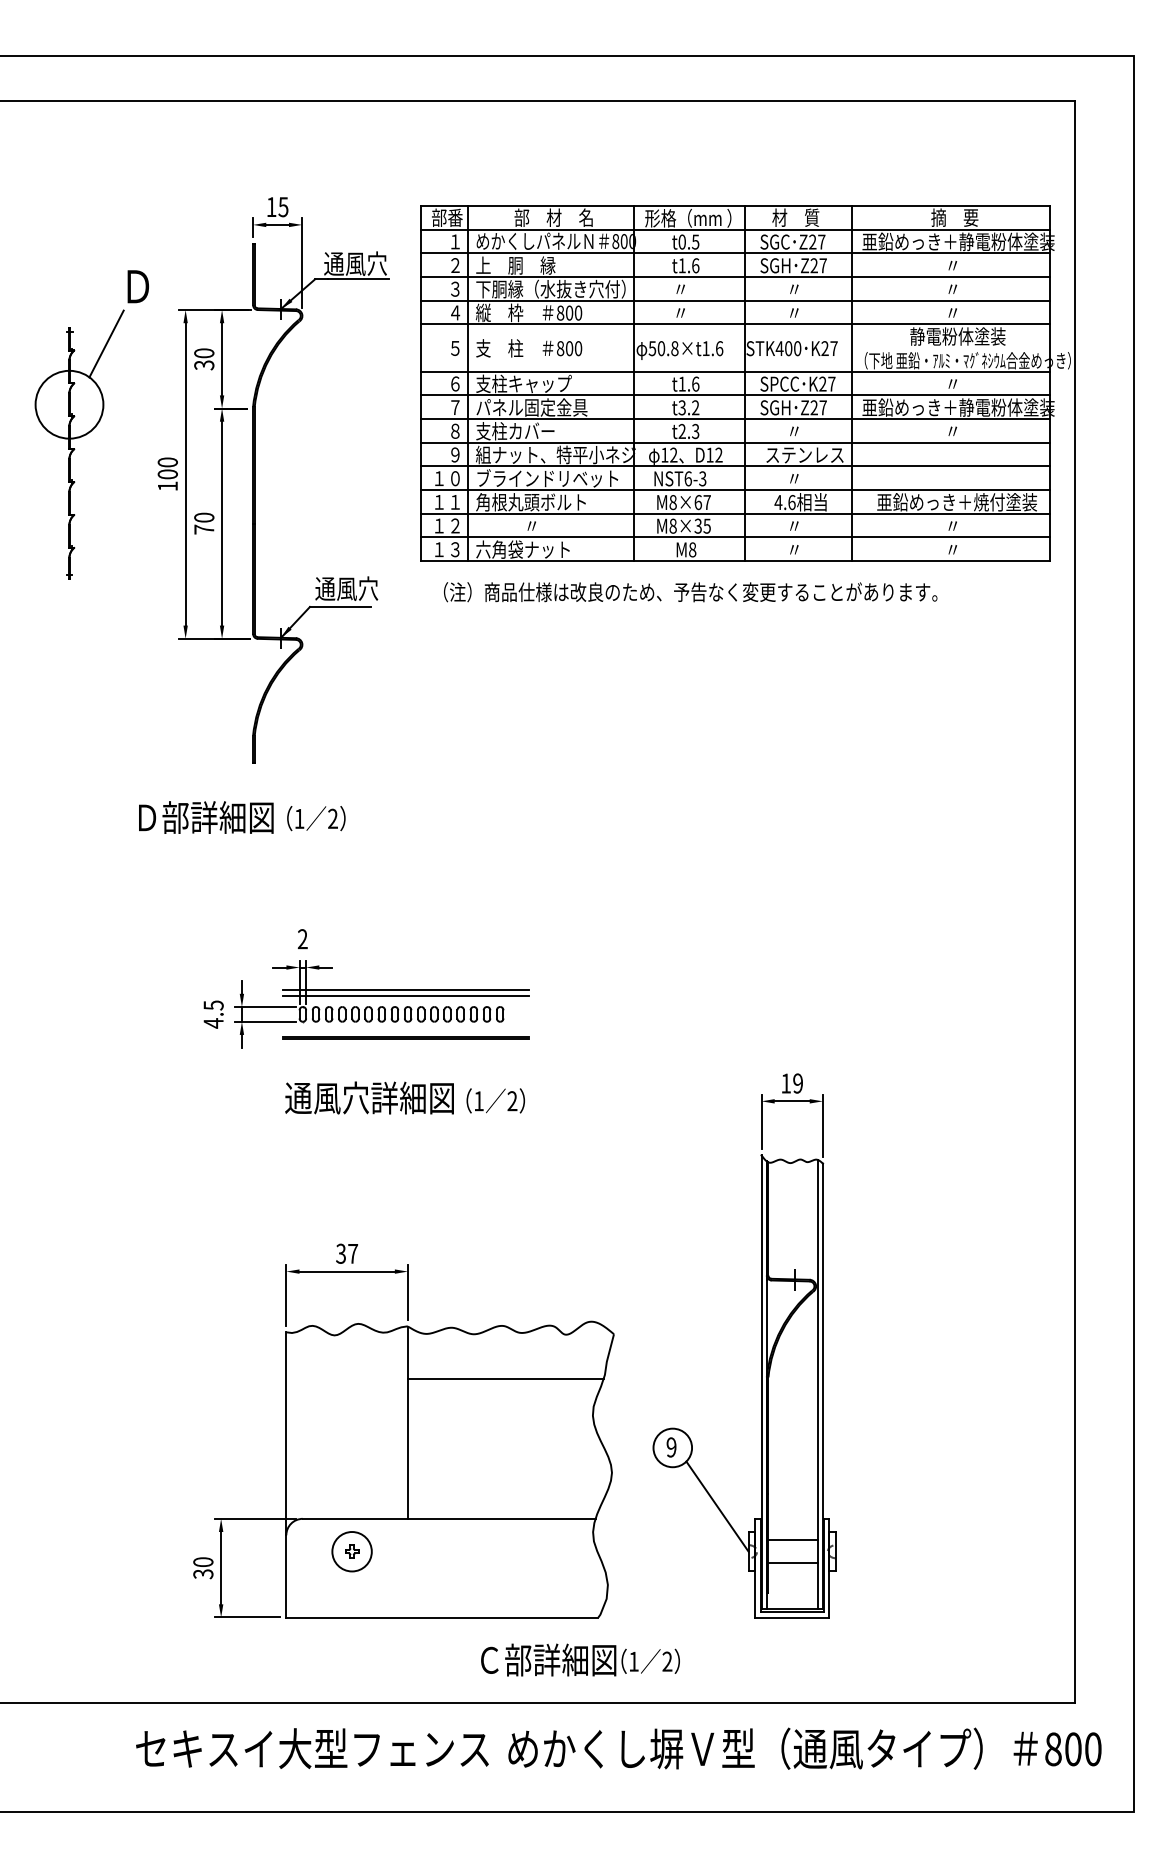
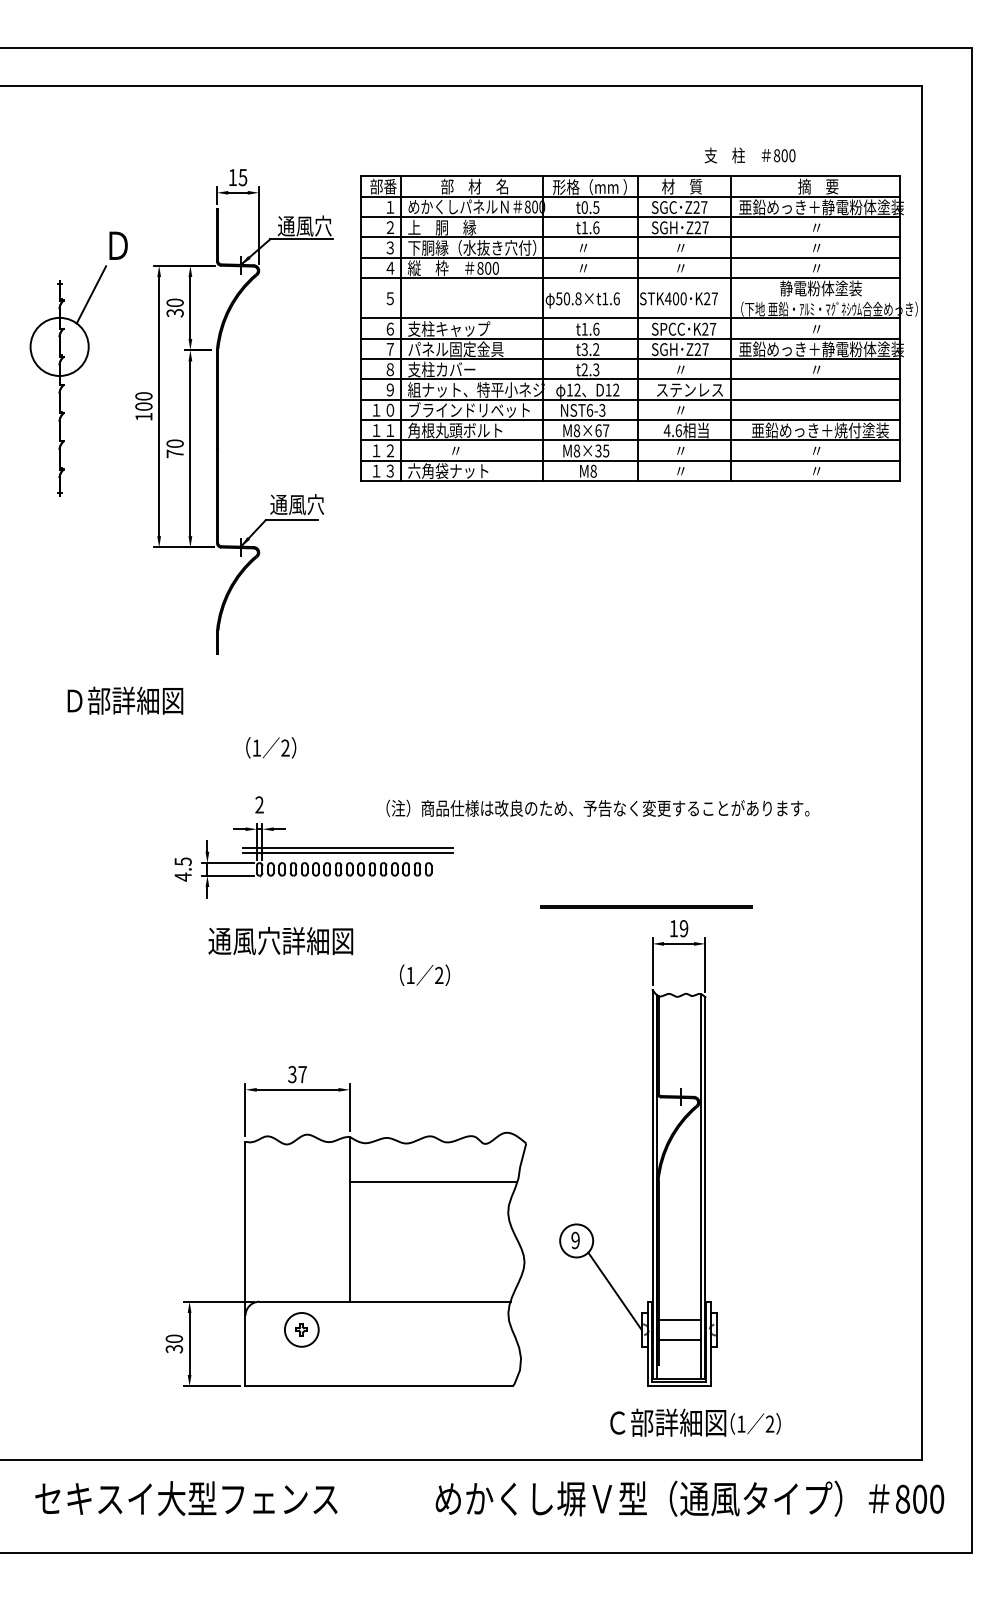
text: (529, 348) -> (750, 155), moved
text: (690, 592) -> (597, 808), moved
text: (206, 817) -> (125, 700), moved
text: (316, 818) -> (271, 747), moved
line: (405, 1037) -> (645, 906), moved
text: (369, 1097) -> (280, 940), moved
text: (495, 1100) -> (424, 974), moved
text: (580, 1659) -> (695, 1422), moved
text: (312, 1748) -> (186, 1498), moved

